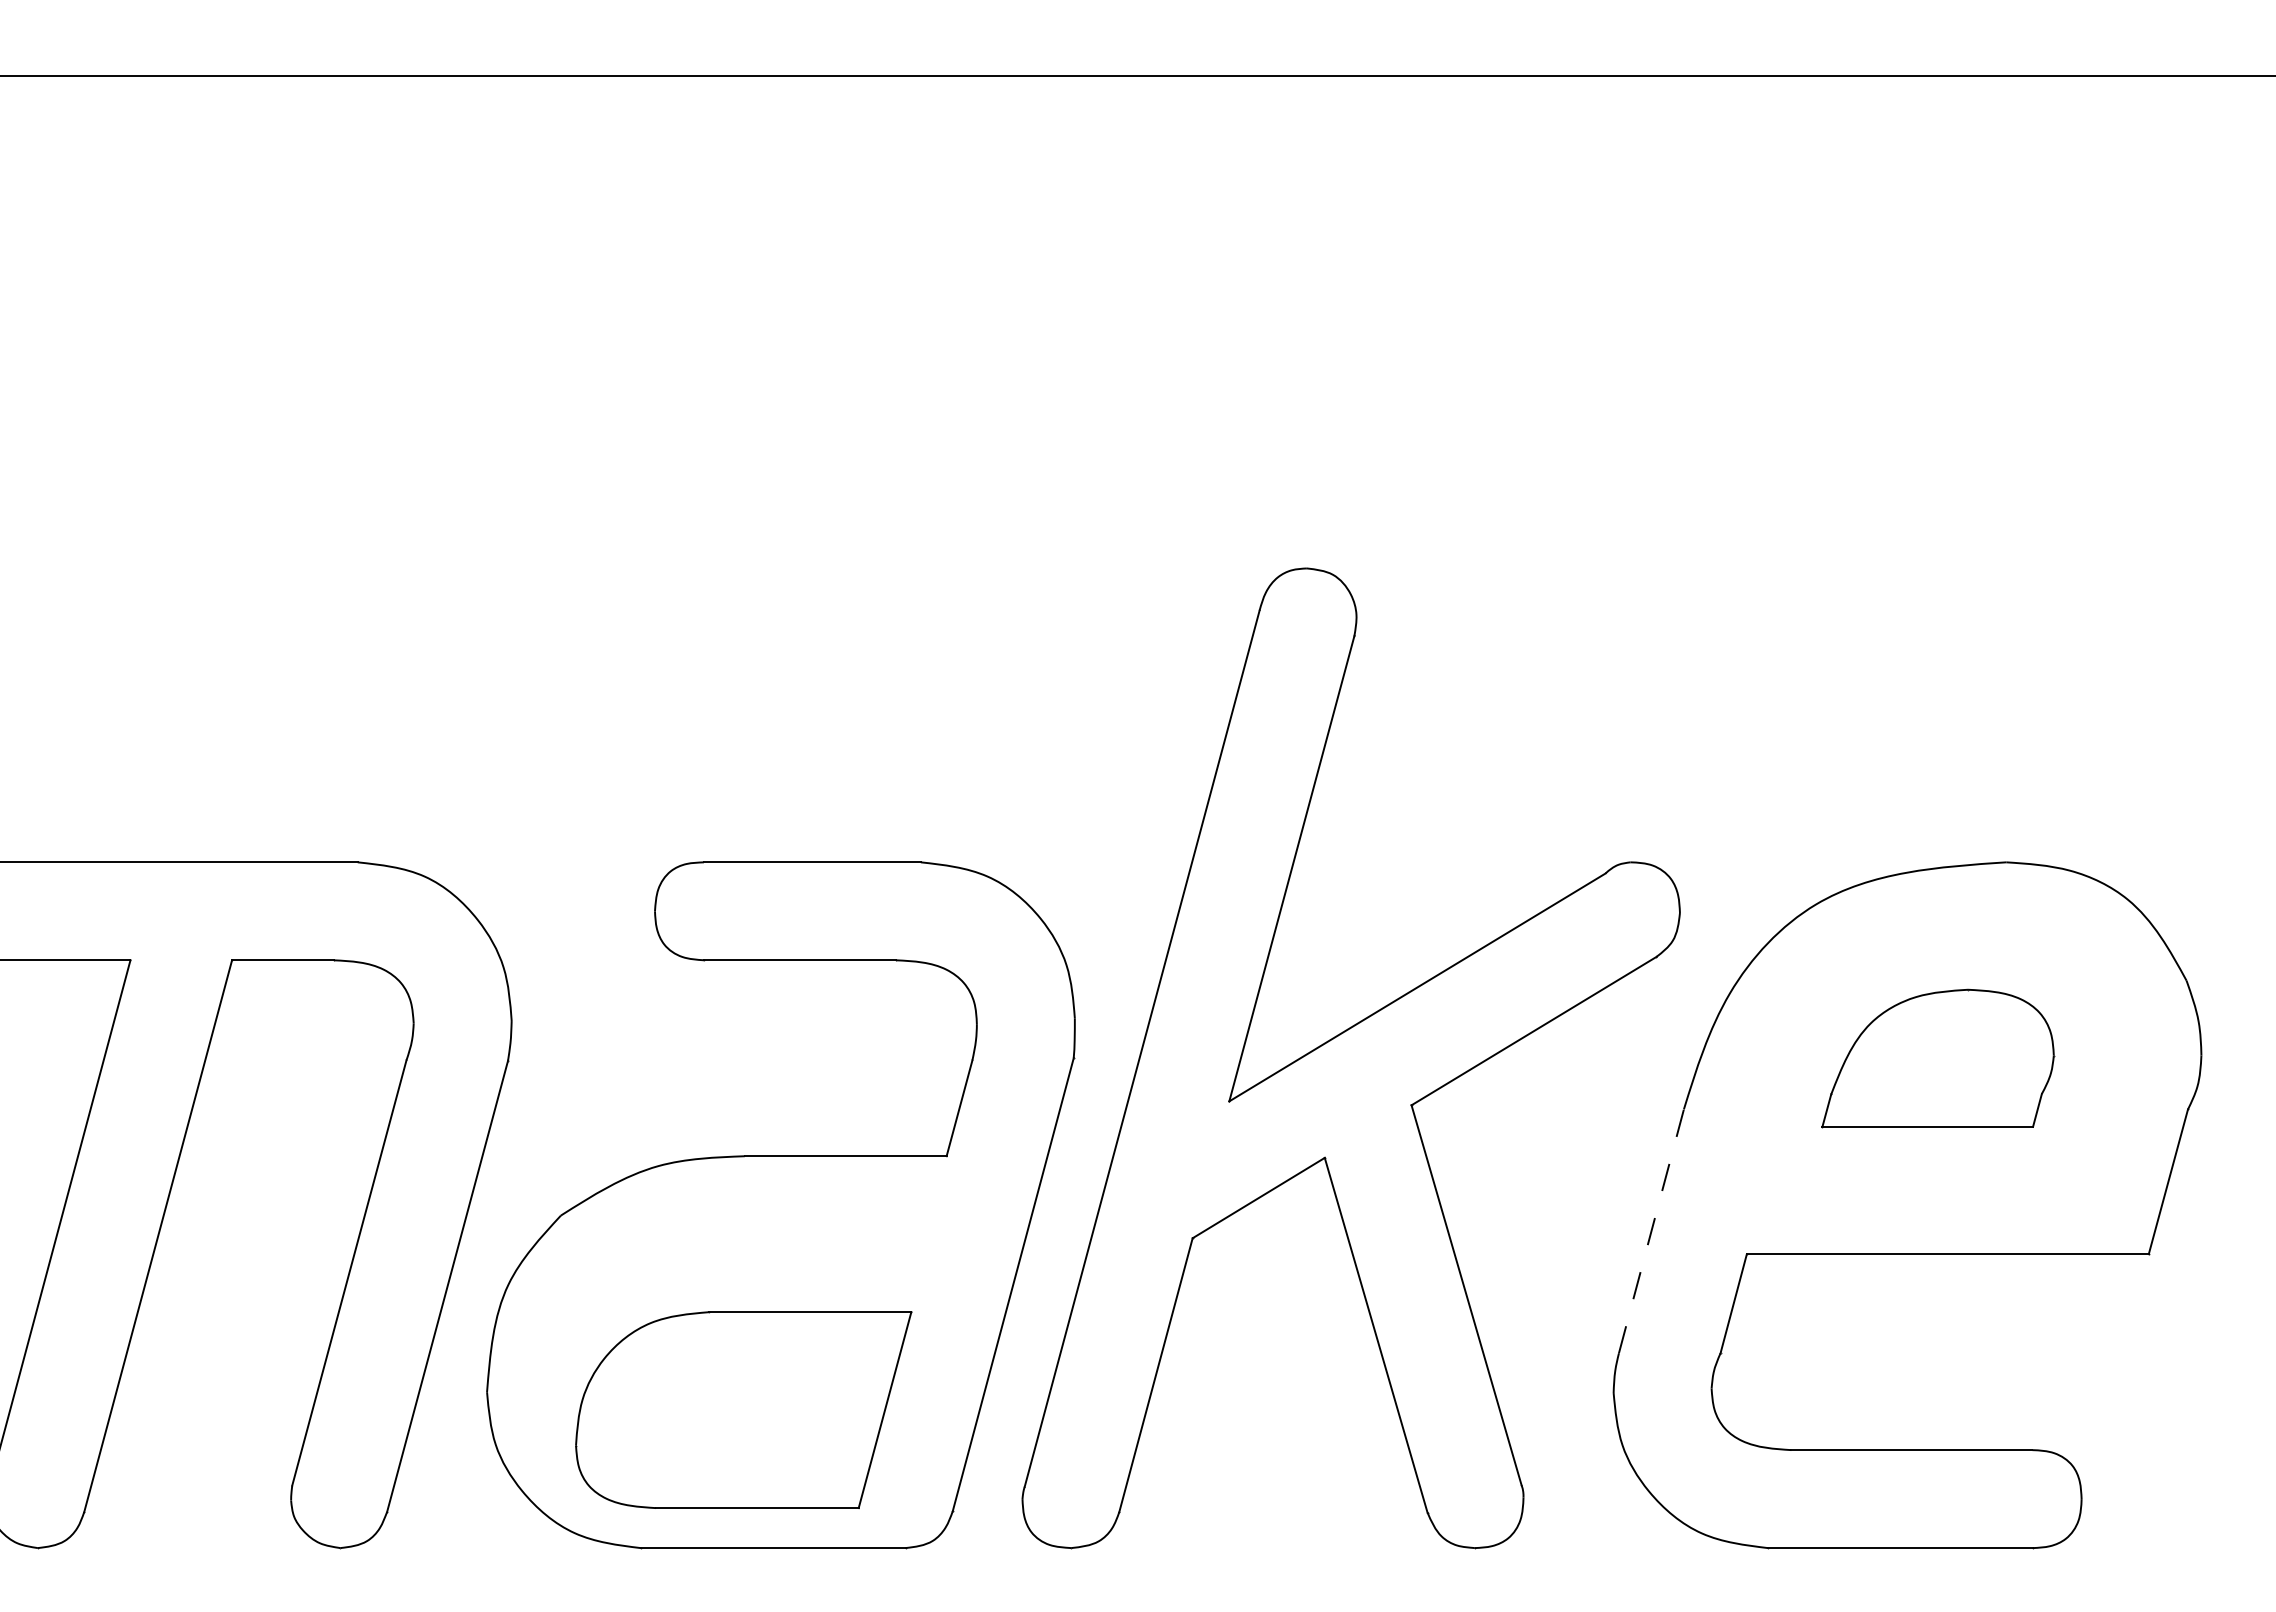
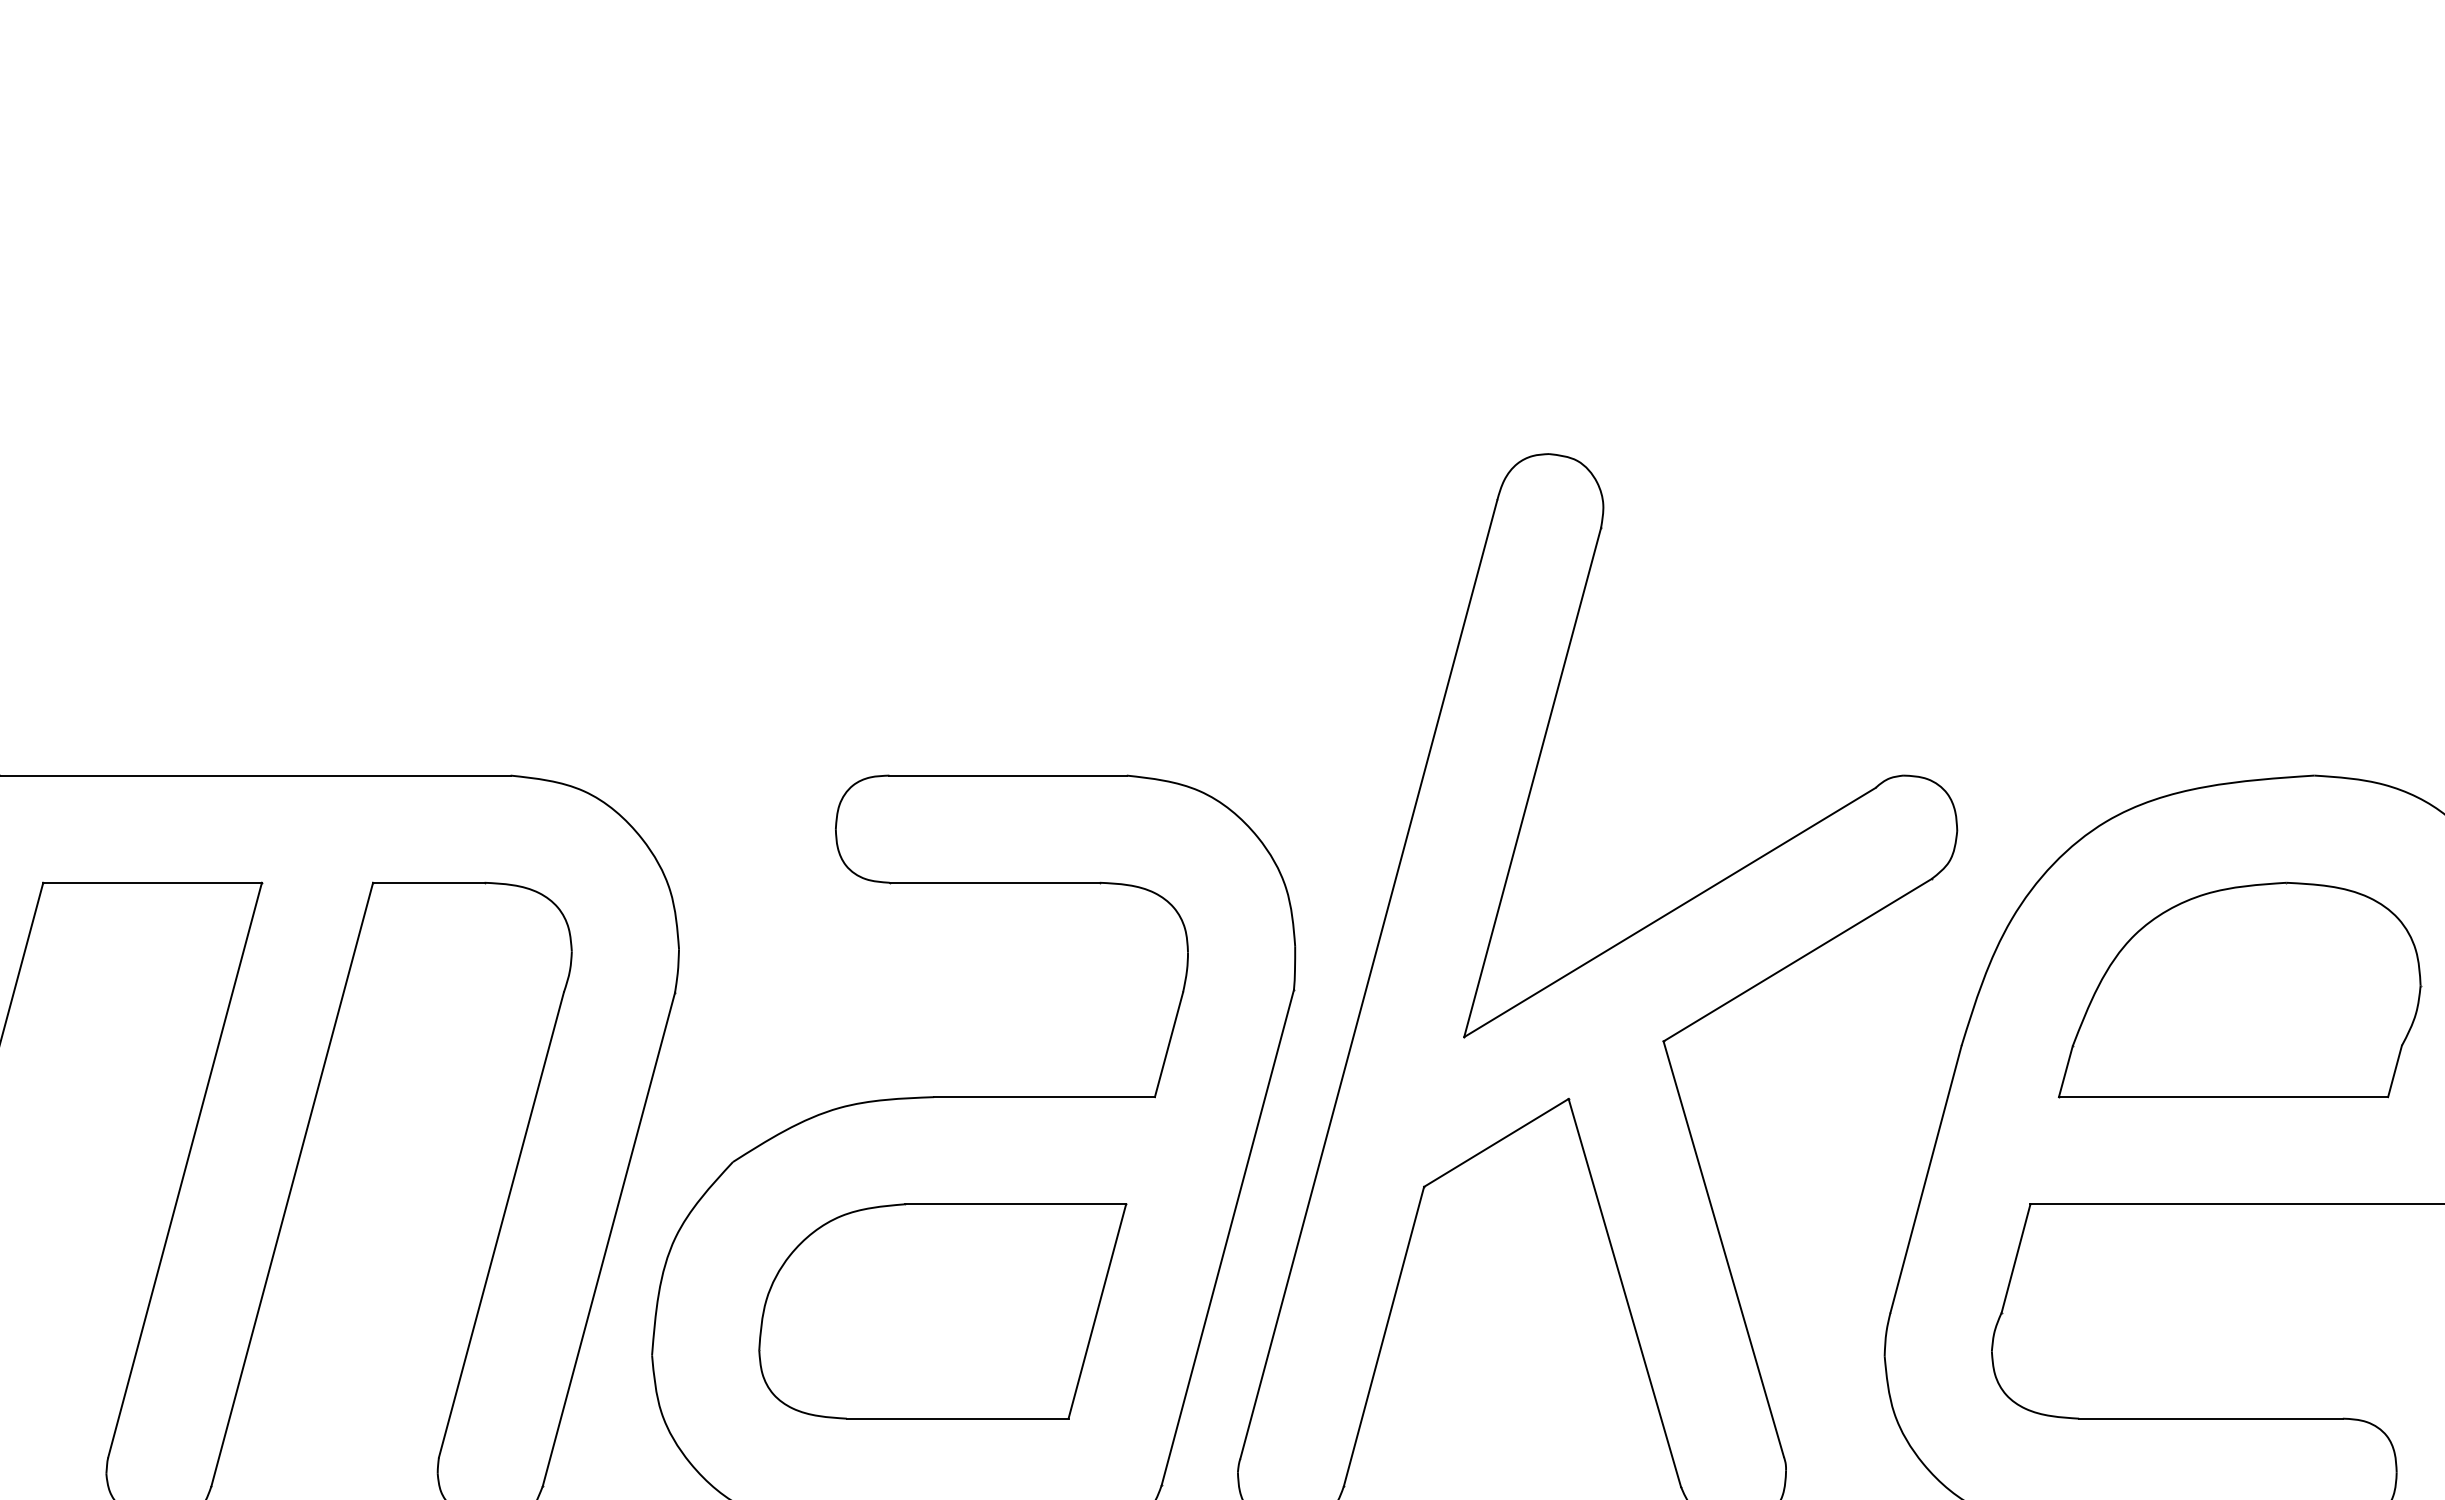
part: (1937, 1058) -> (2239, 990), size x1.43
line: (1651, 1230) -> (1926, 1178), dashed -> solid
part: (743, 1409) -> (942, 1310), moved

